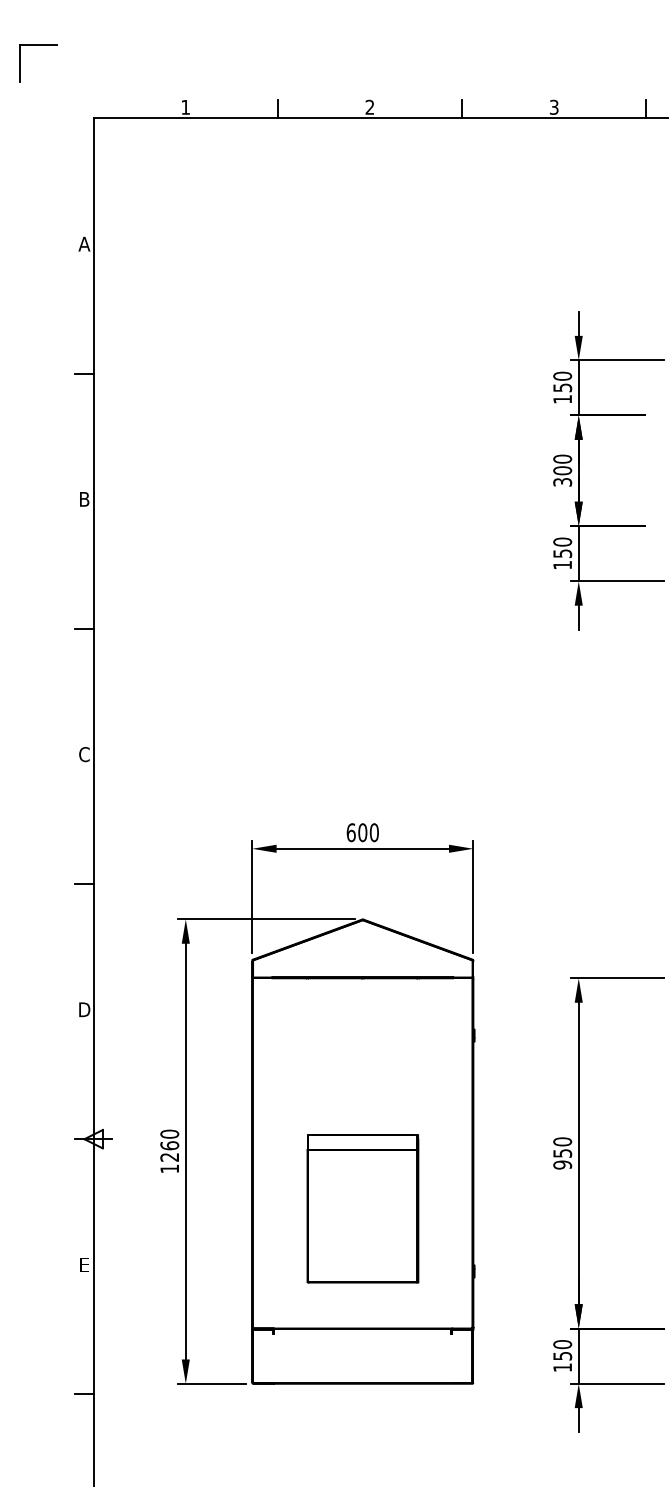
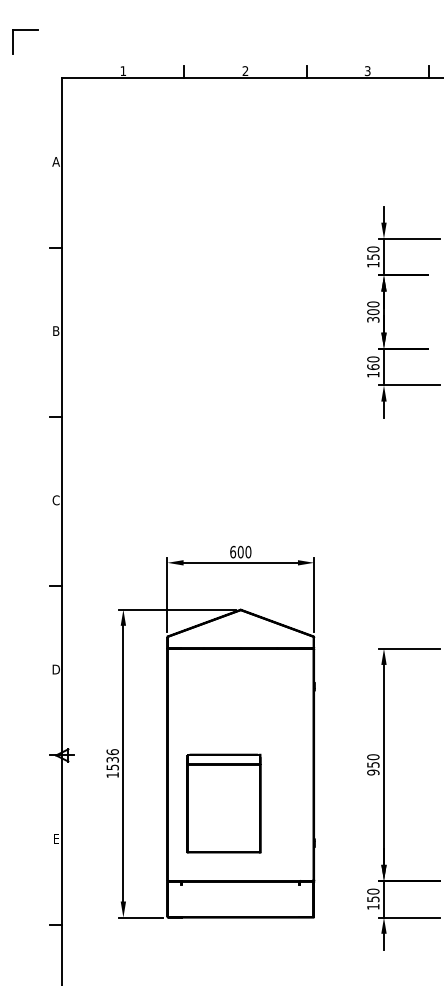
text: (562, 552) -> (373, 366), 150 -> 160
text: (169, 1145) -> (112, 759), 1260 -> 1536
part: (362, 1208) -> (223, 803), moved

